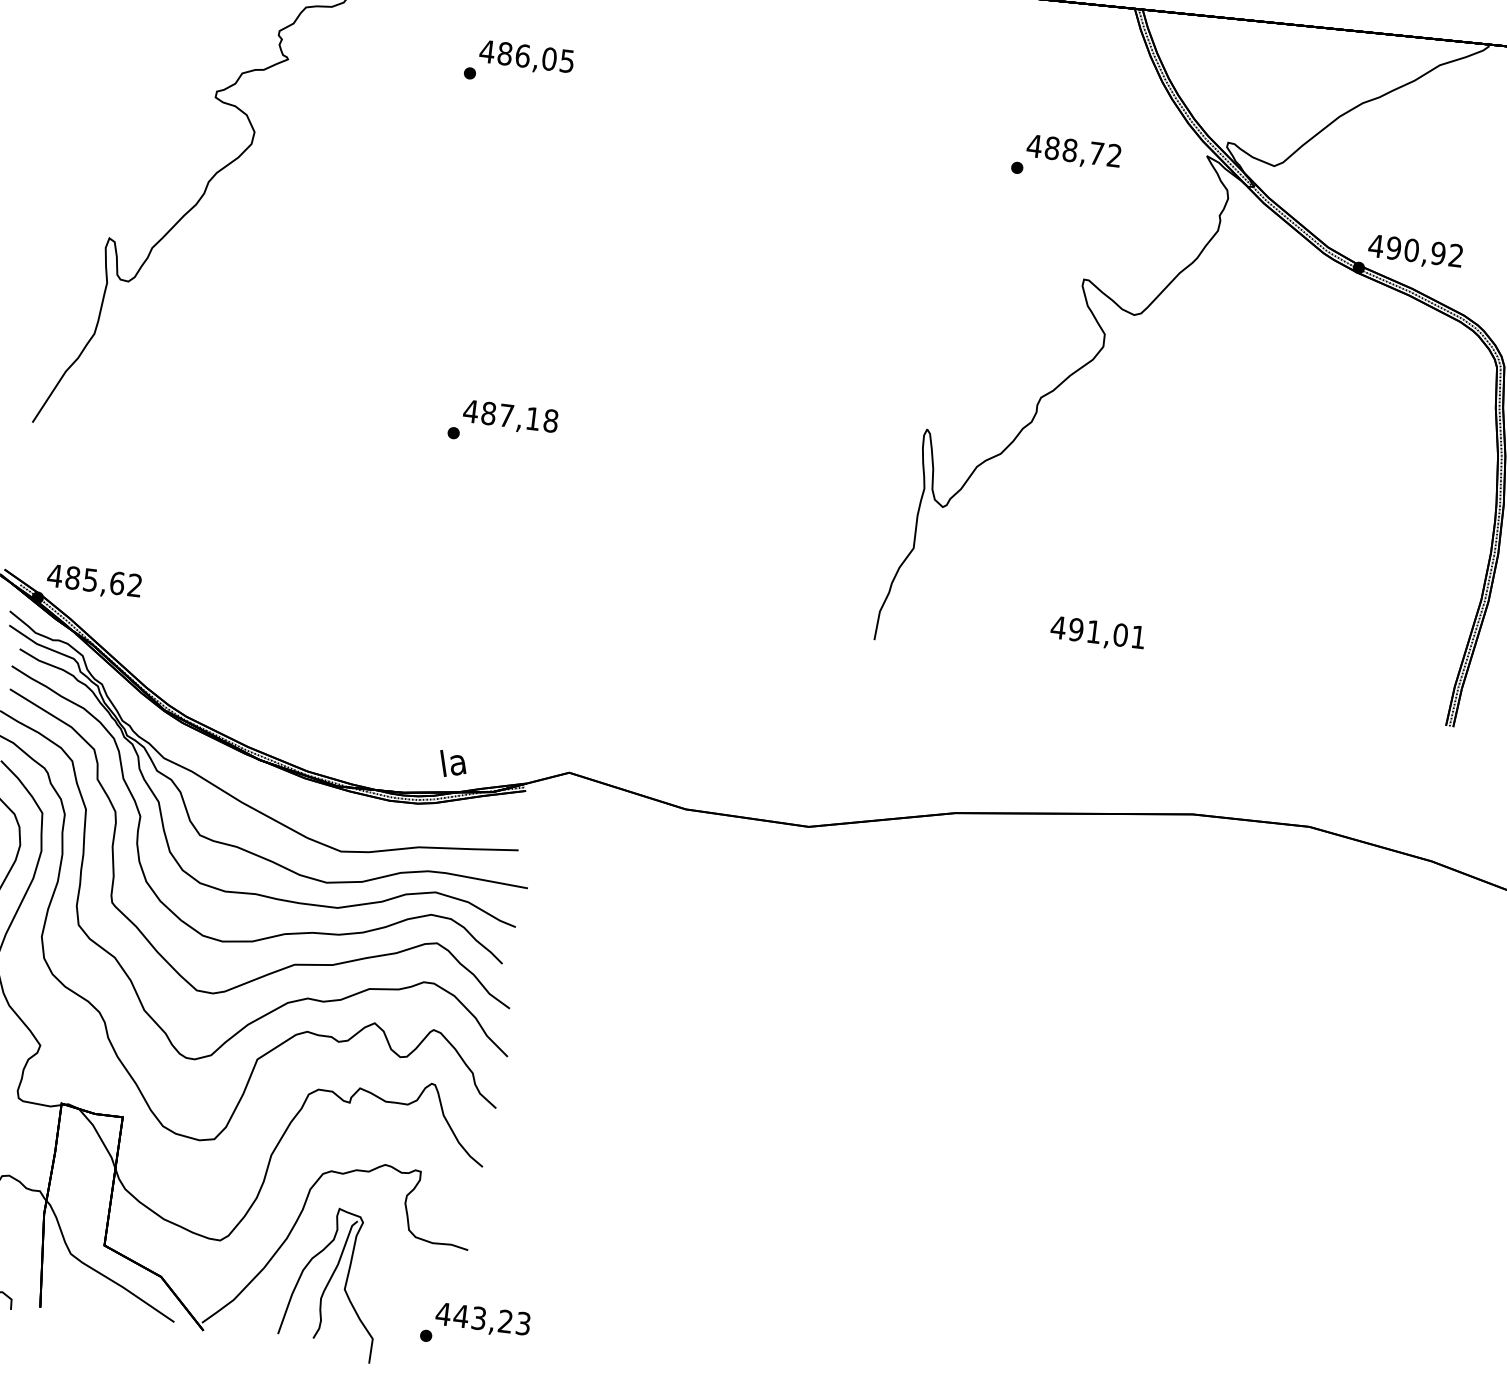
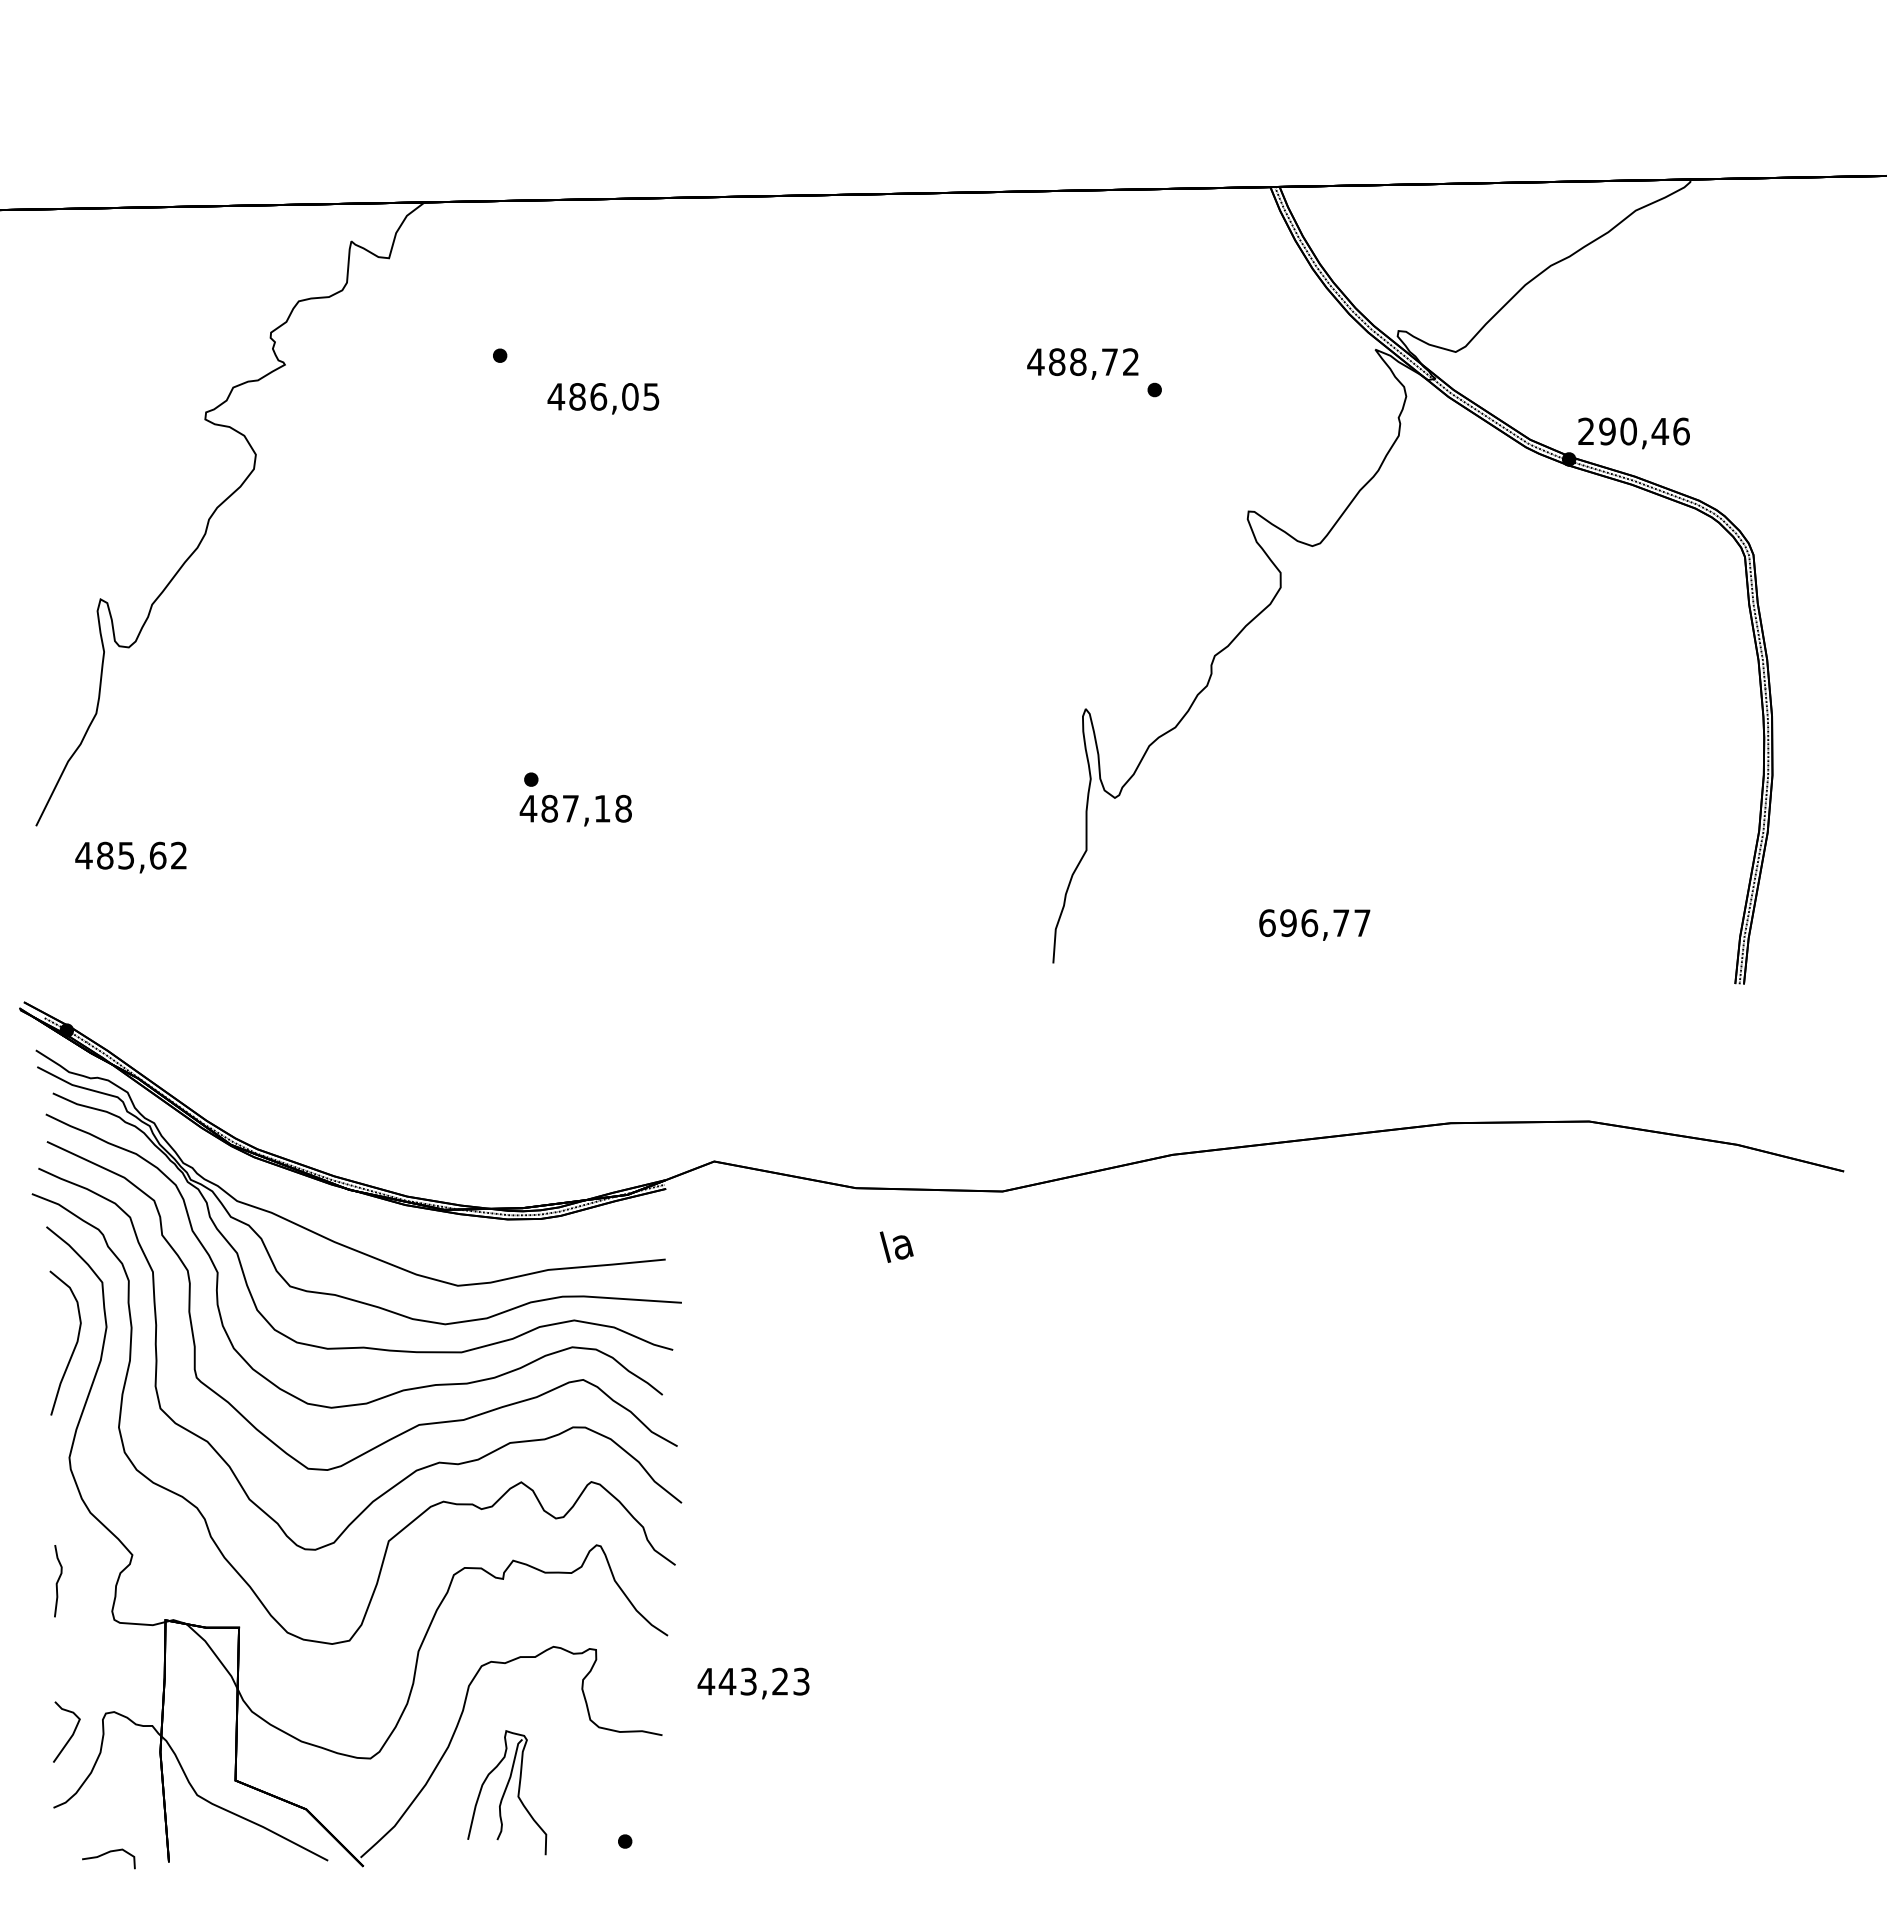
text: (526, 57) -> (603, 398), moved
text: (1073, 152) -> (1082, 363), moved
text: (1415, 250) -> (1633, 431), 490,92 -> 290,46
text: (510, 417) -> (575, 810), moved
text: (93, 582) -> (130, 857), moved
text: (1098, 632) -> (1314, 923), 491,01 -> 696,77
text: (452, 763) -> (896, 1246), moved
part: (331, 1282) -> (506, 1792), size x0.7
text: (482, 1320) -> (753, 1683), moved

